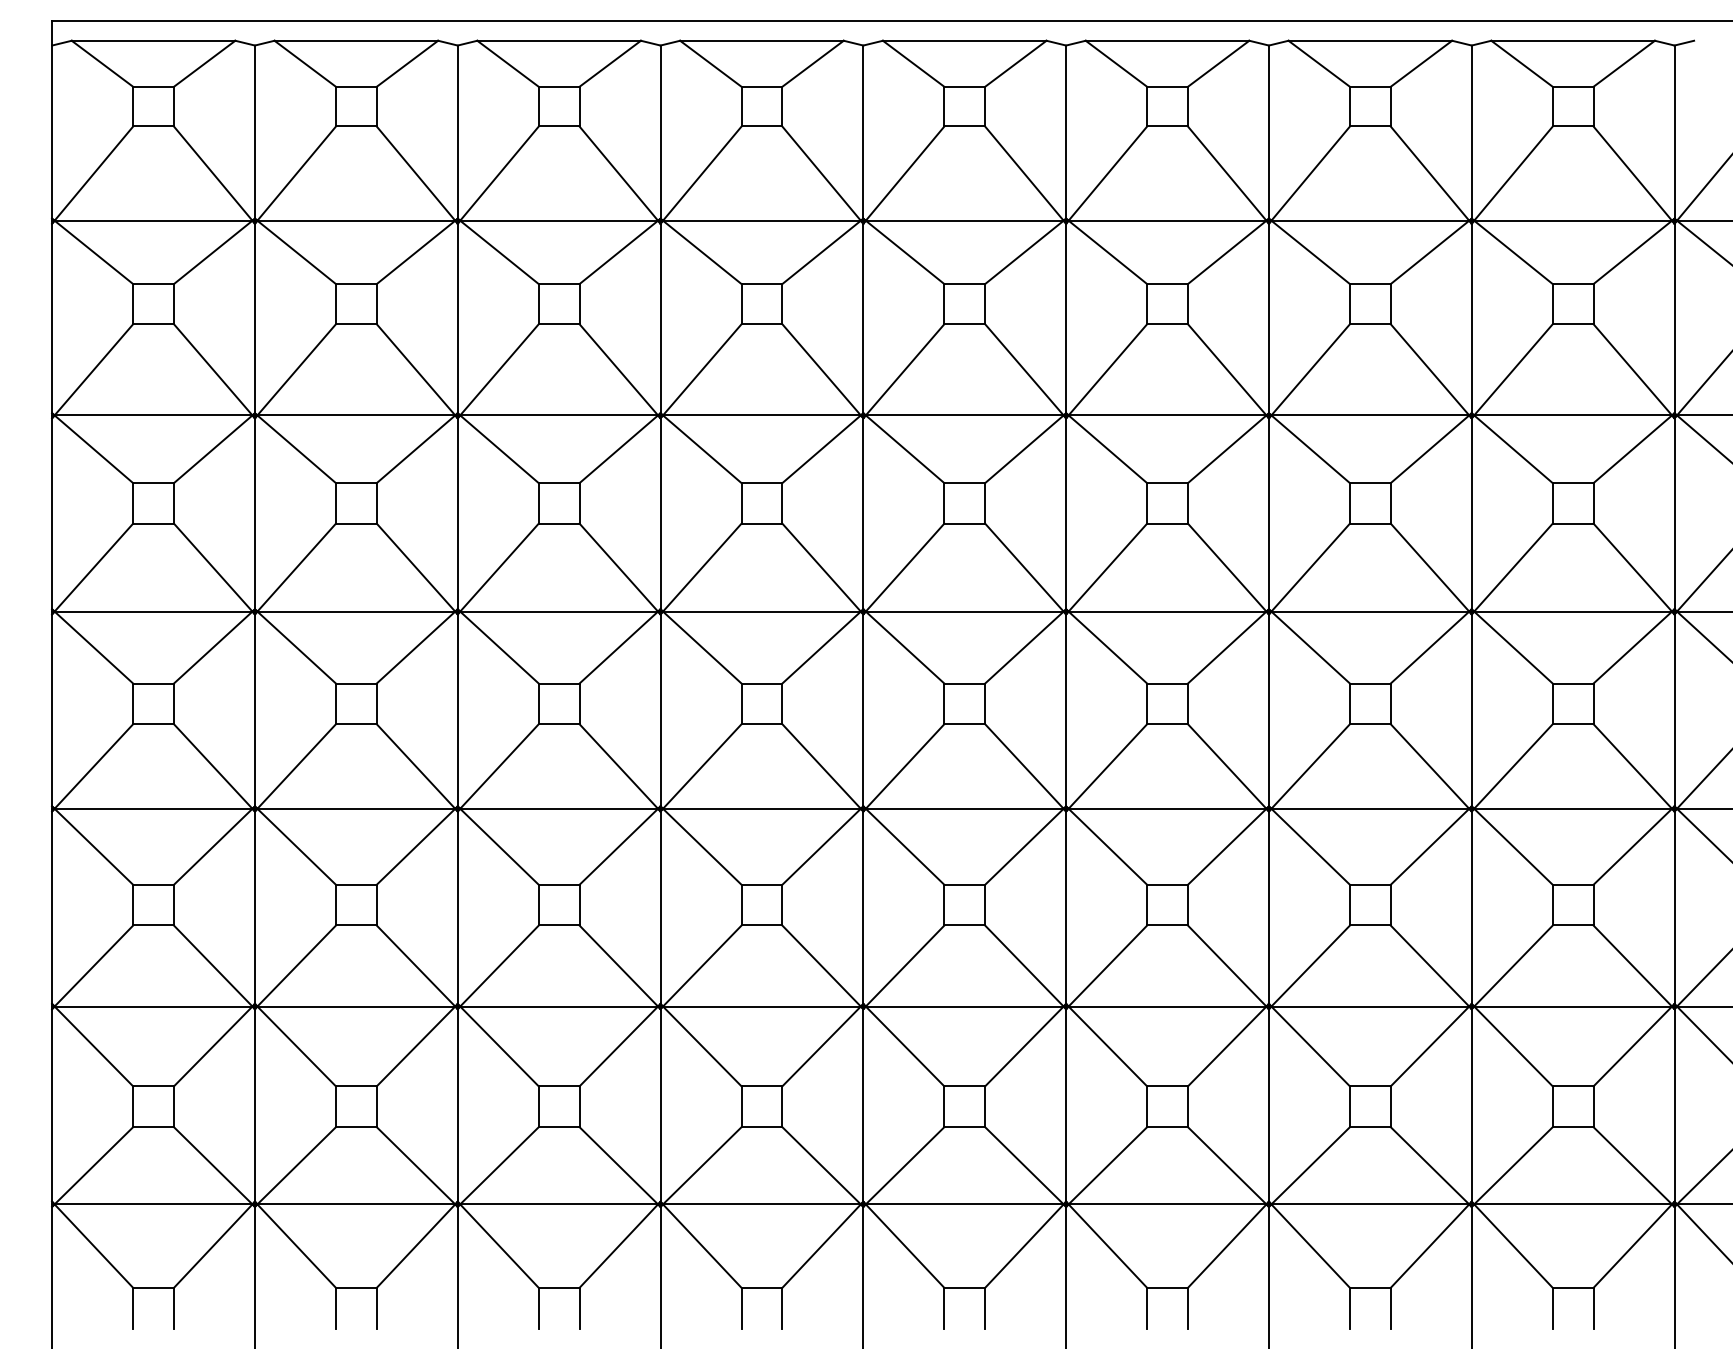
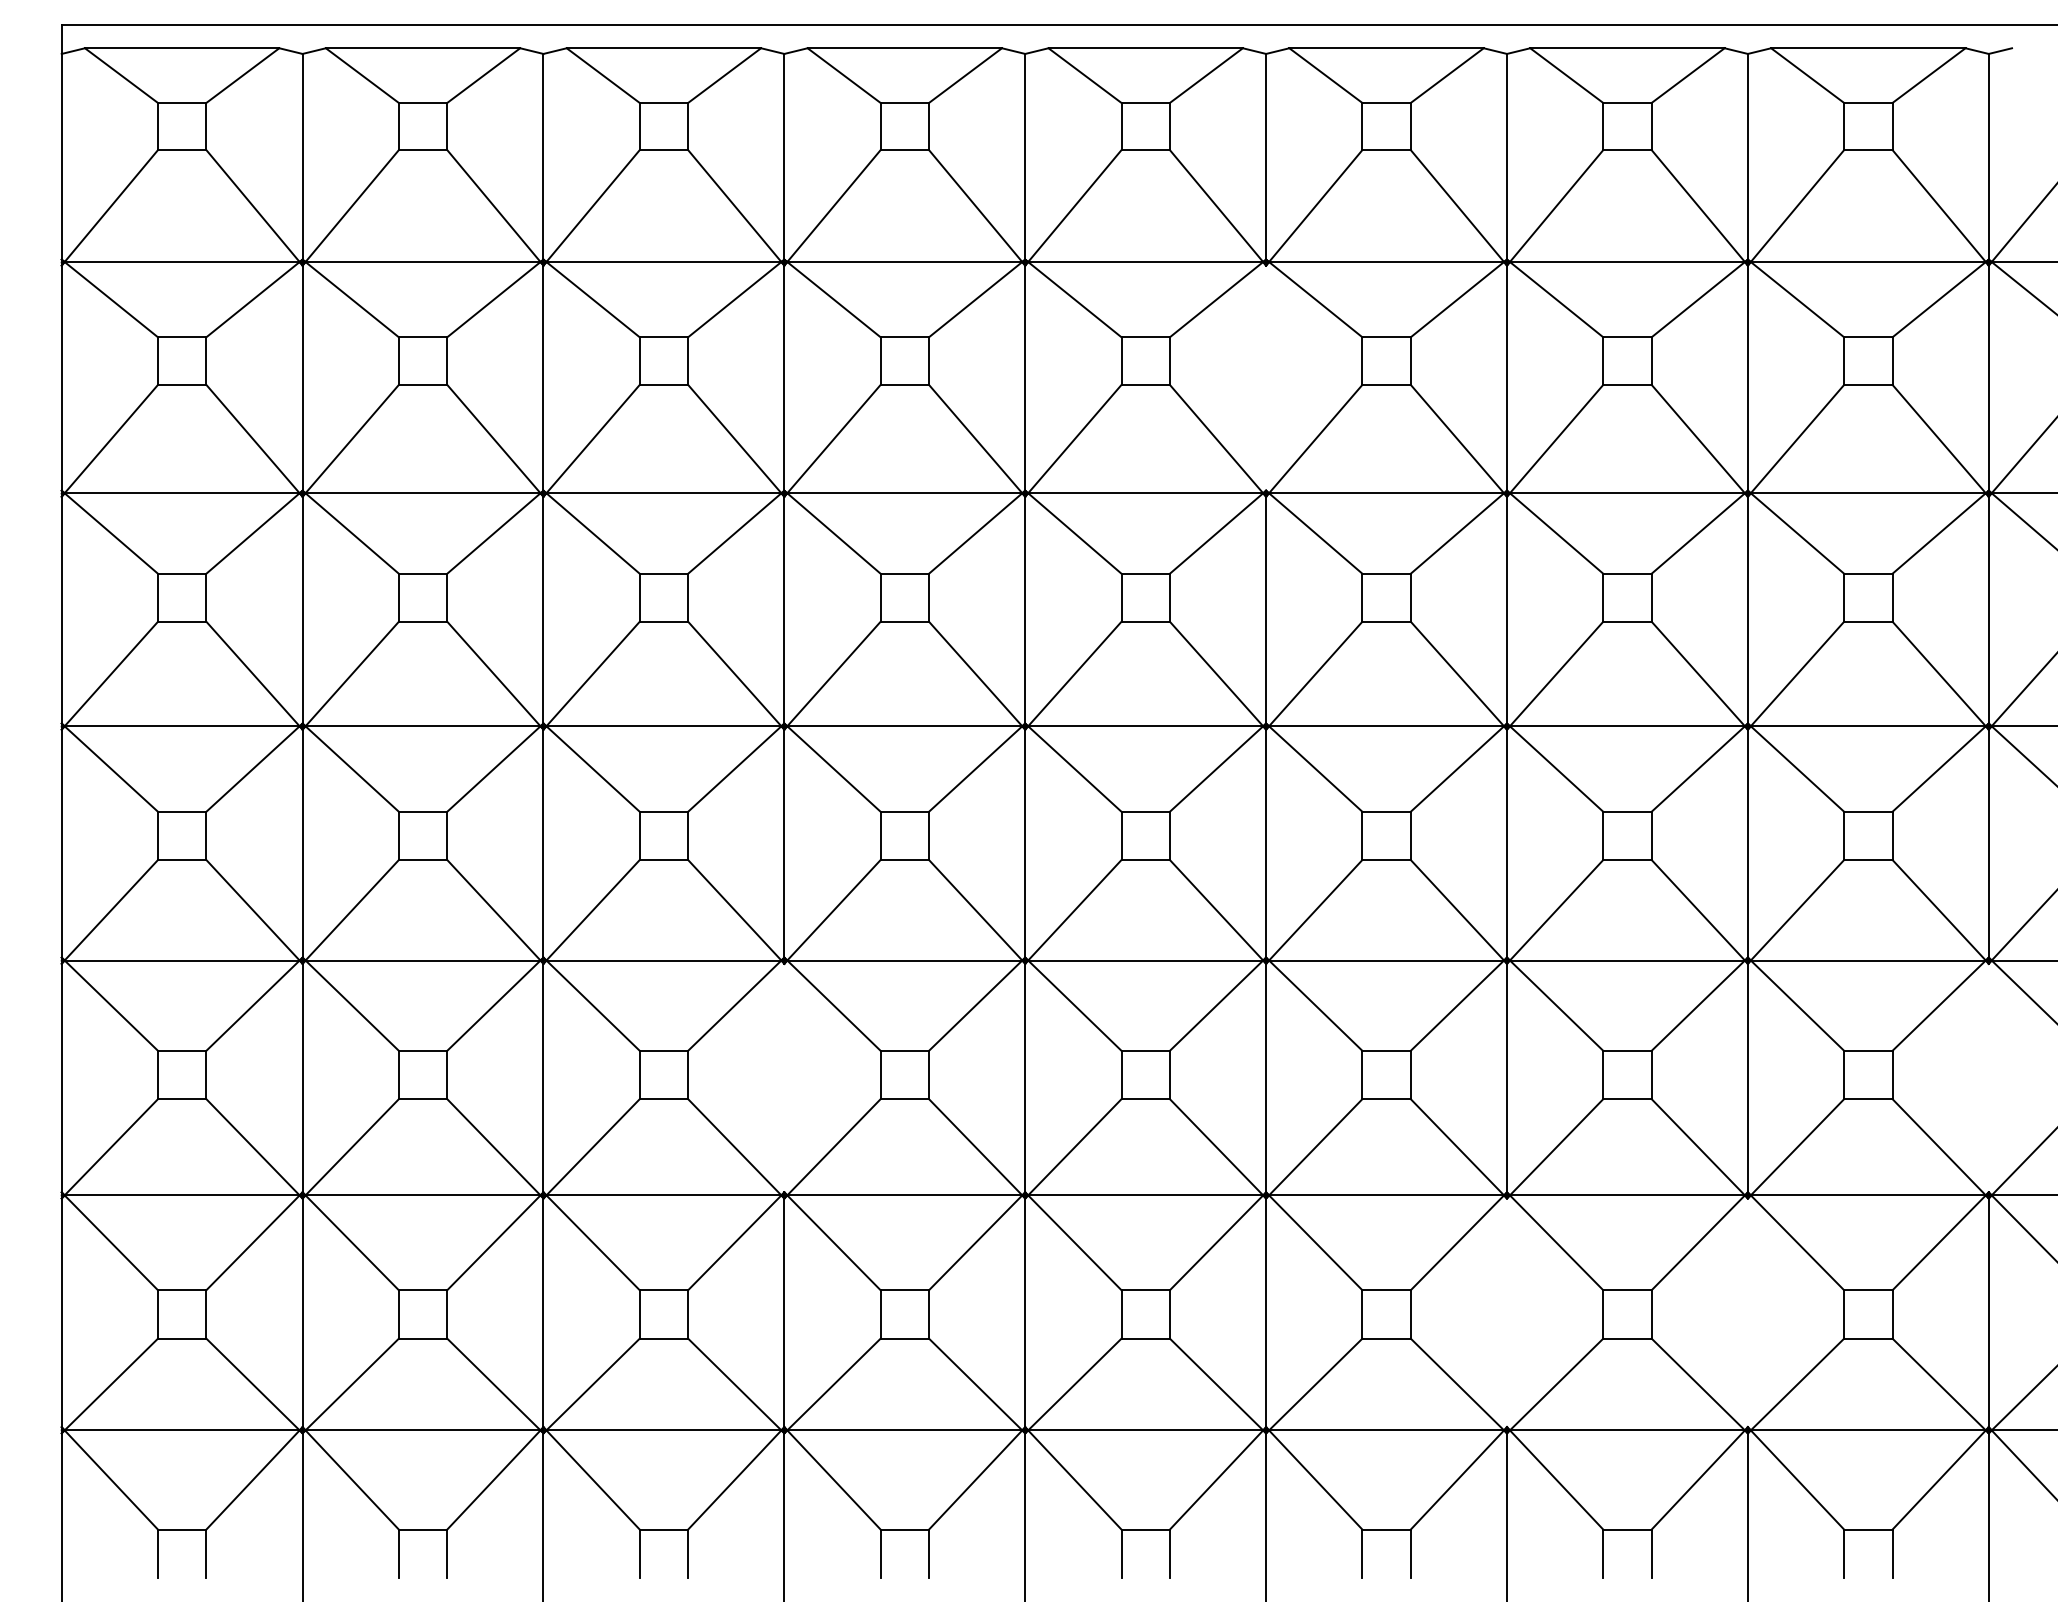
line: (1066, 317) -> (1266, 377), removed
line: (660, 907) -> (784, 1077), removed
line: (1674, 907) -> (1988, 1077), removed
line: (1269, 1105) -> (1507, 1312), removed
line: (1471, 1105) -> (1747, 1312), removed

